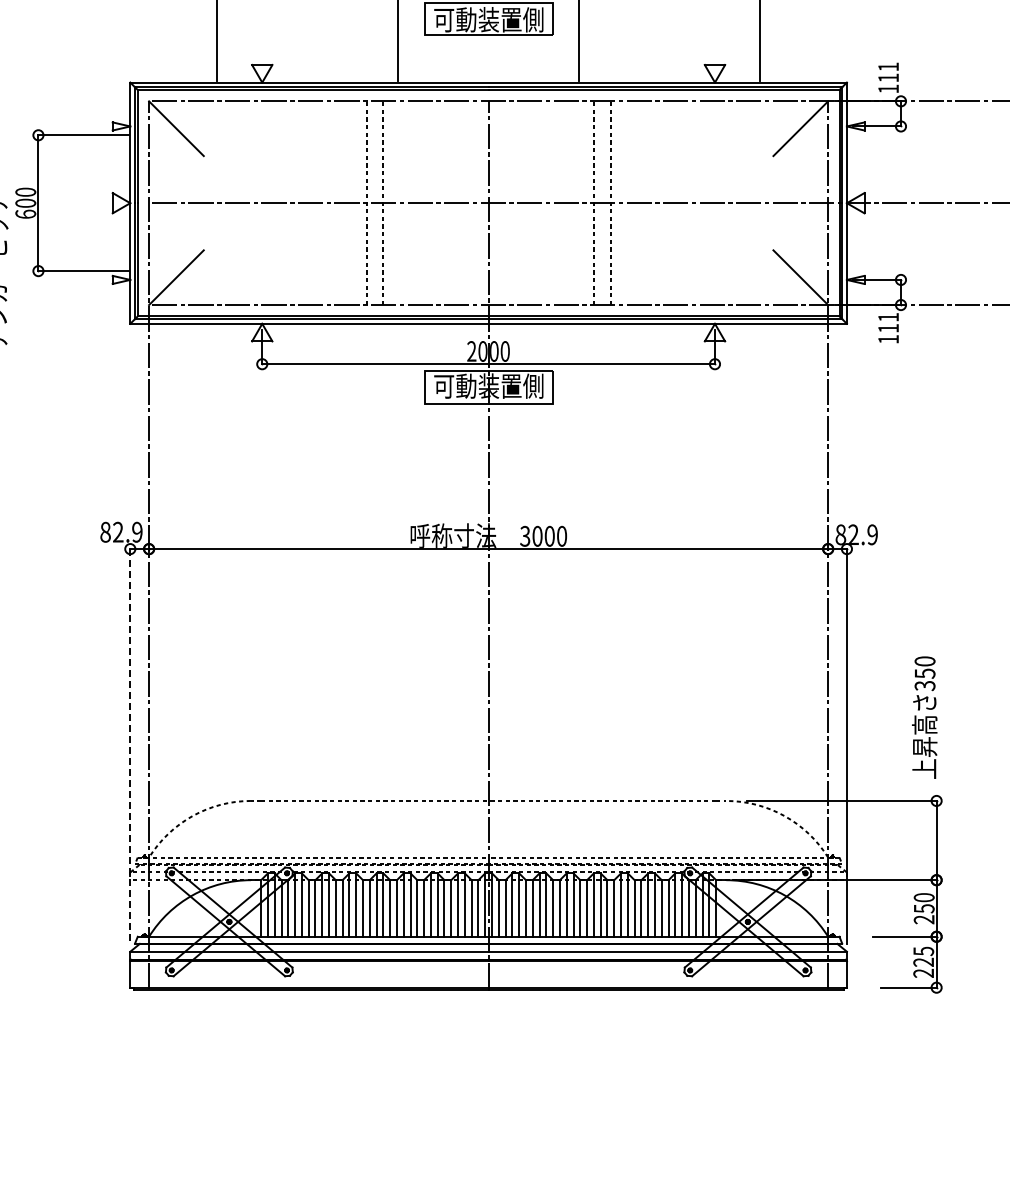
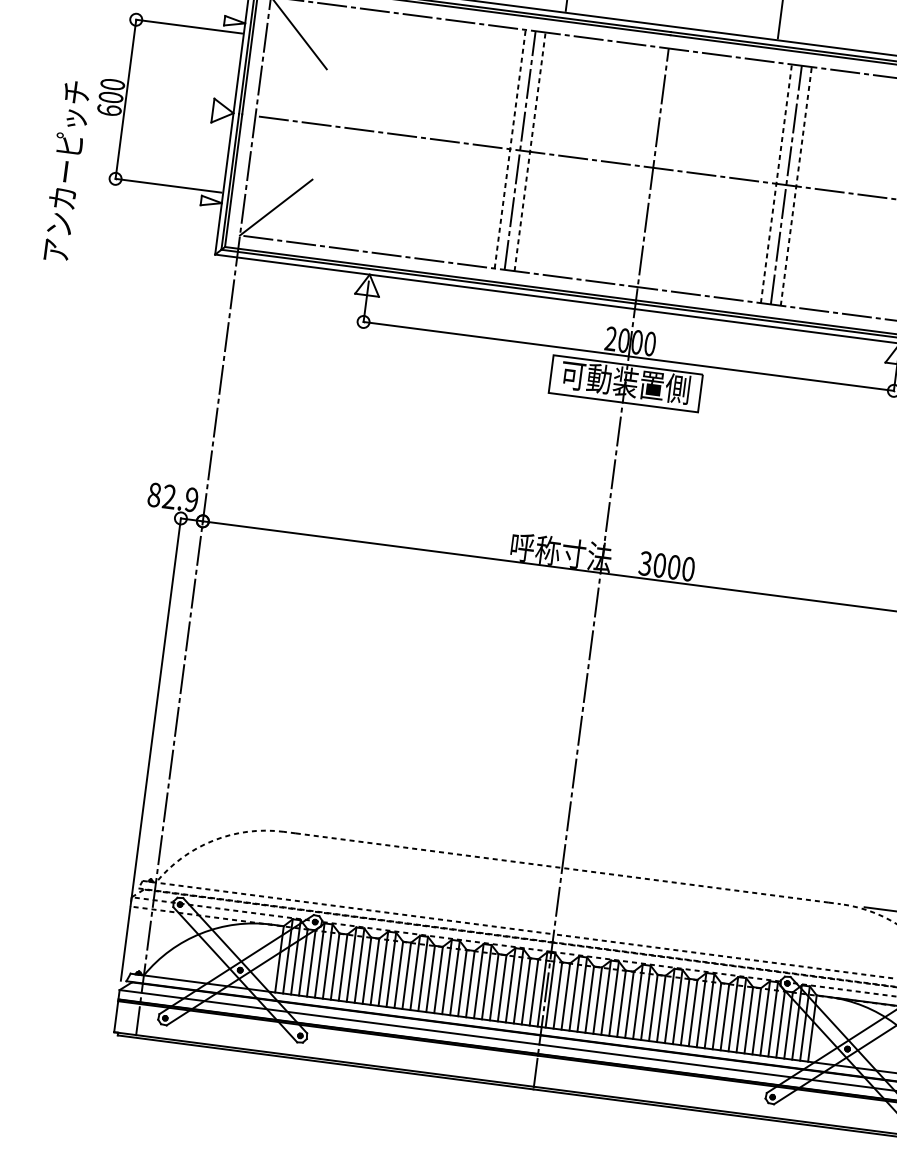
line: (375, 203) -> (520, 150), added
line: (602, 203) -> (786, 185), added
line: (130, 746) -> (151, 749), dashed -> solid

